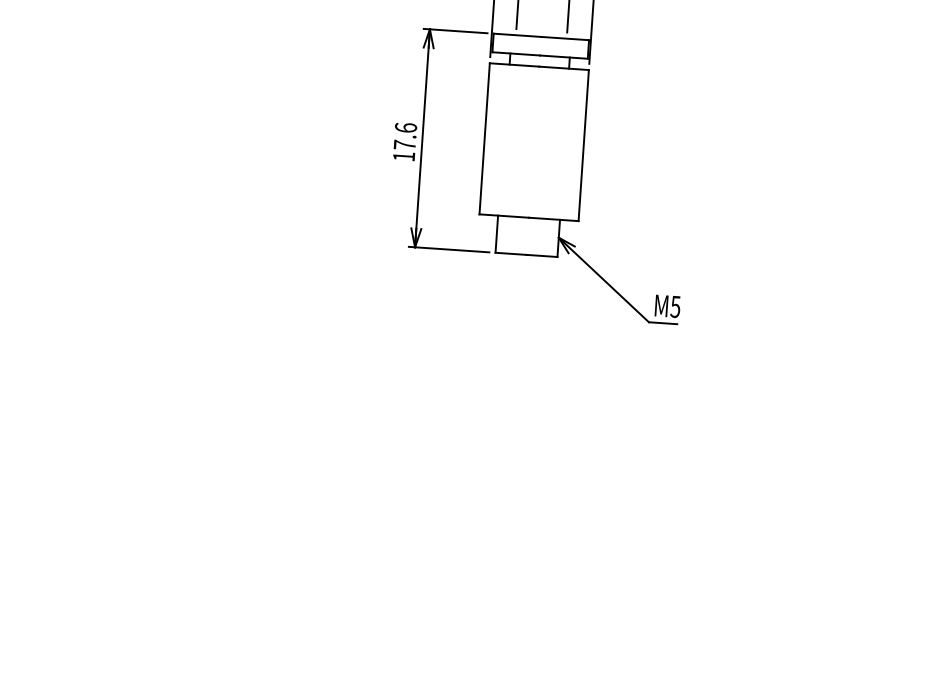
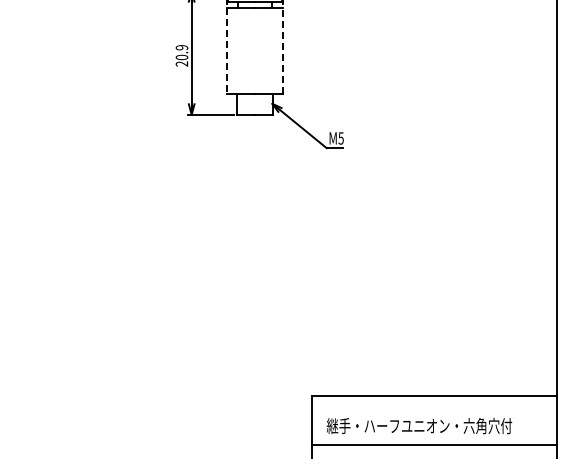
line: (484, 138) -> (226, 50), solid -> dashed
text: (404, 141) -> (181, 55), 17.6 -> 20.9
line: (584, 144) -> (283, 50), solid -> dashed

